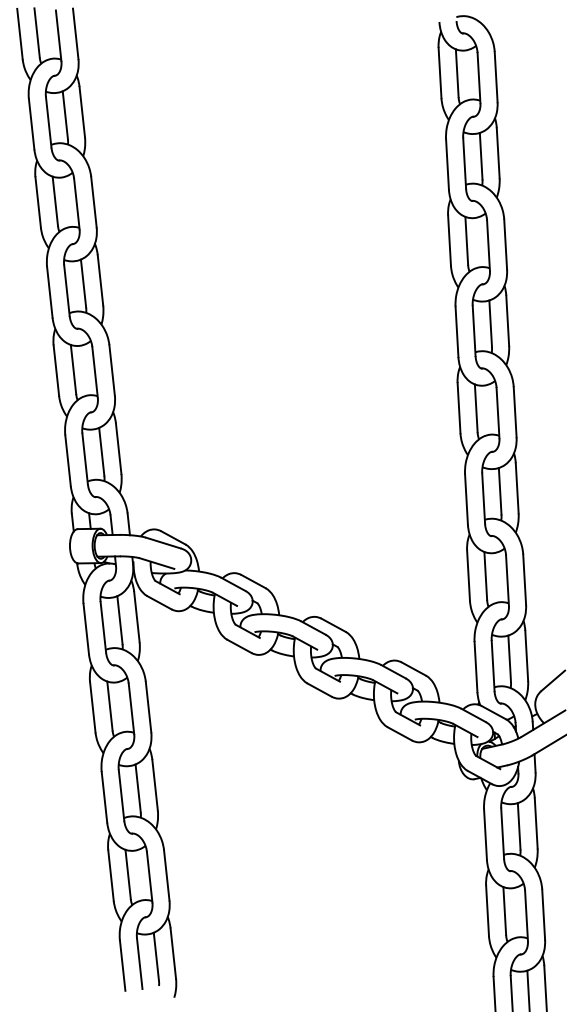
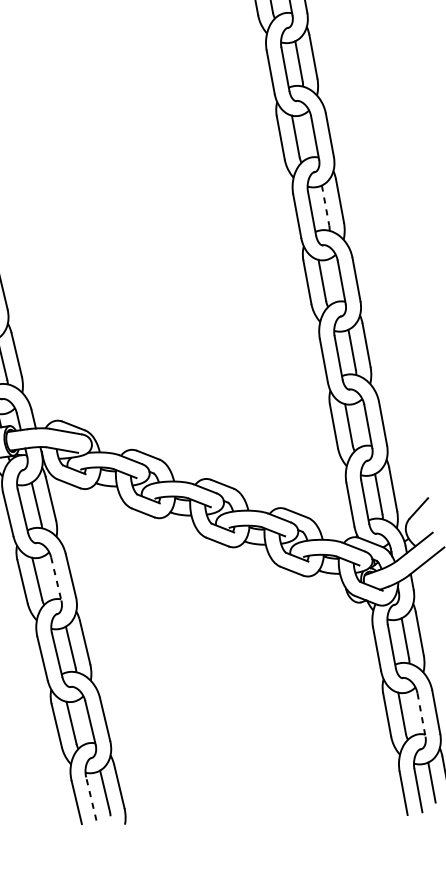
line: (490, 324) -> (325, 206), solid -> dashed
line: (131, 709) -> (56, 579), solid -> dashed
line: (526, 916) -> (421, 715), solid -> dashed
line: (139, 963) -> (91, 798), solid -> dashed

